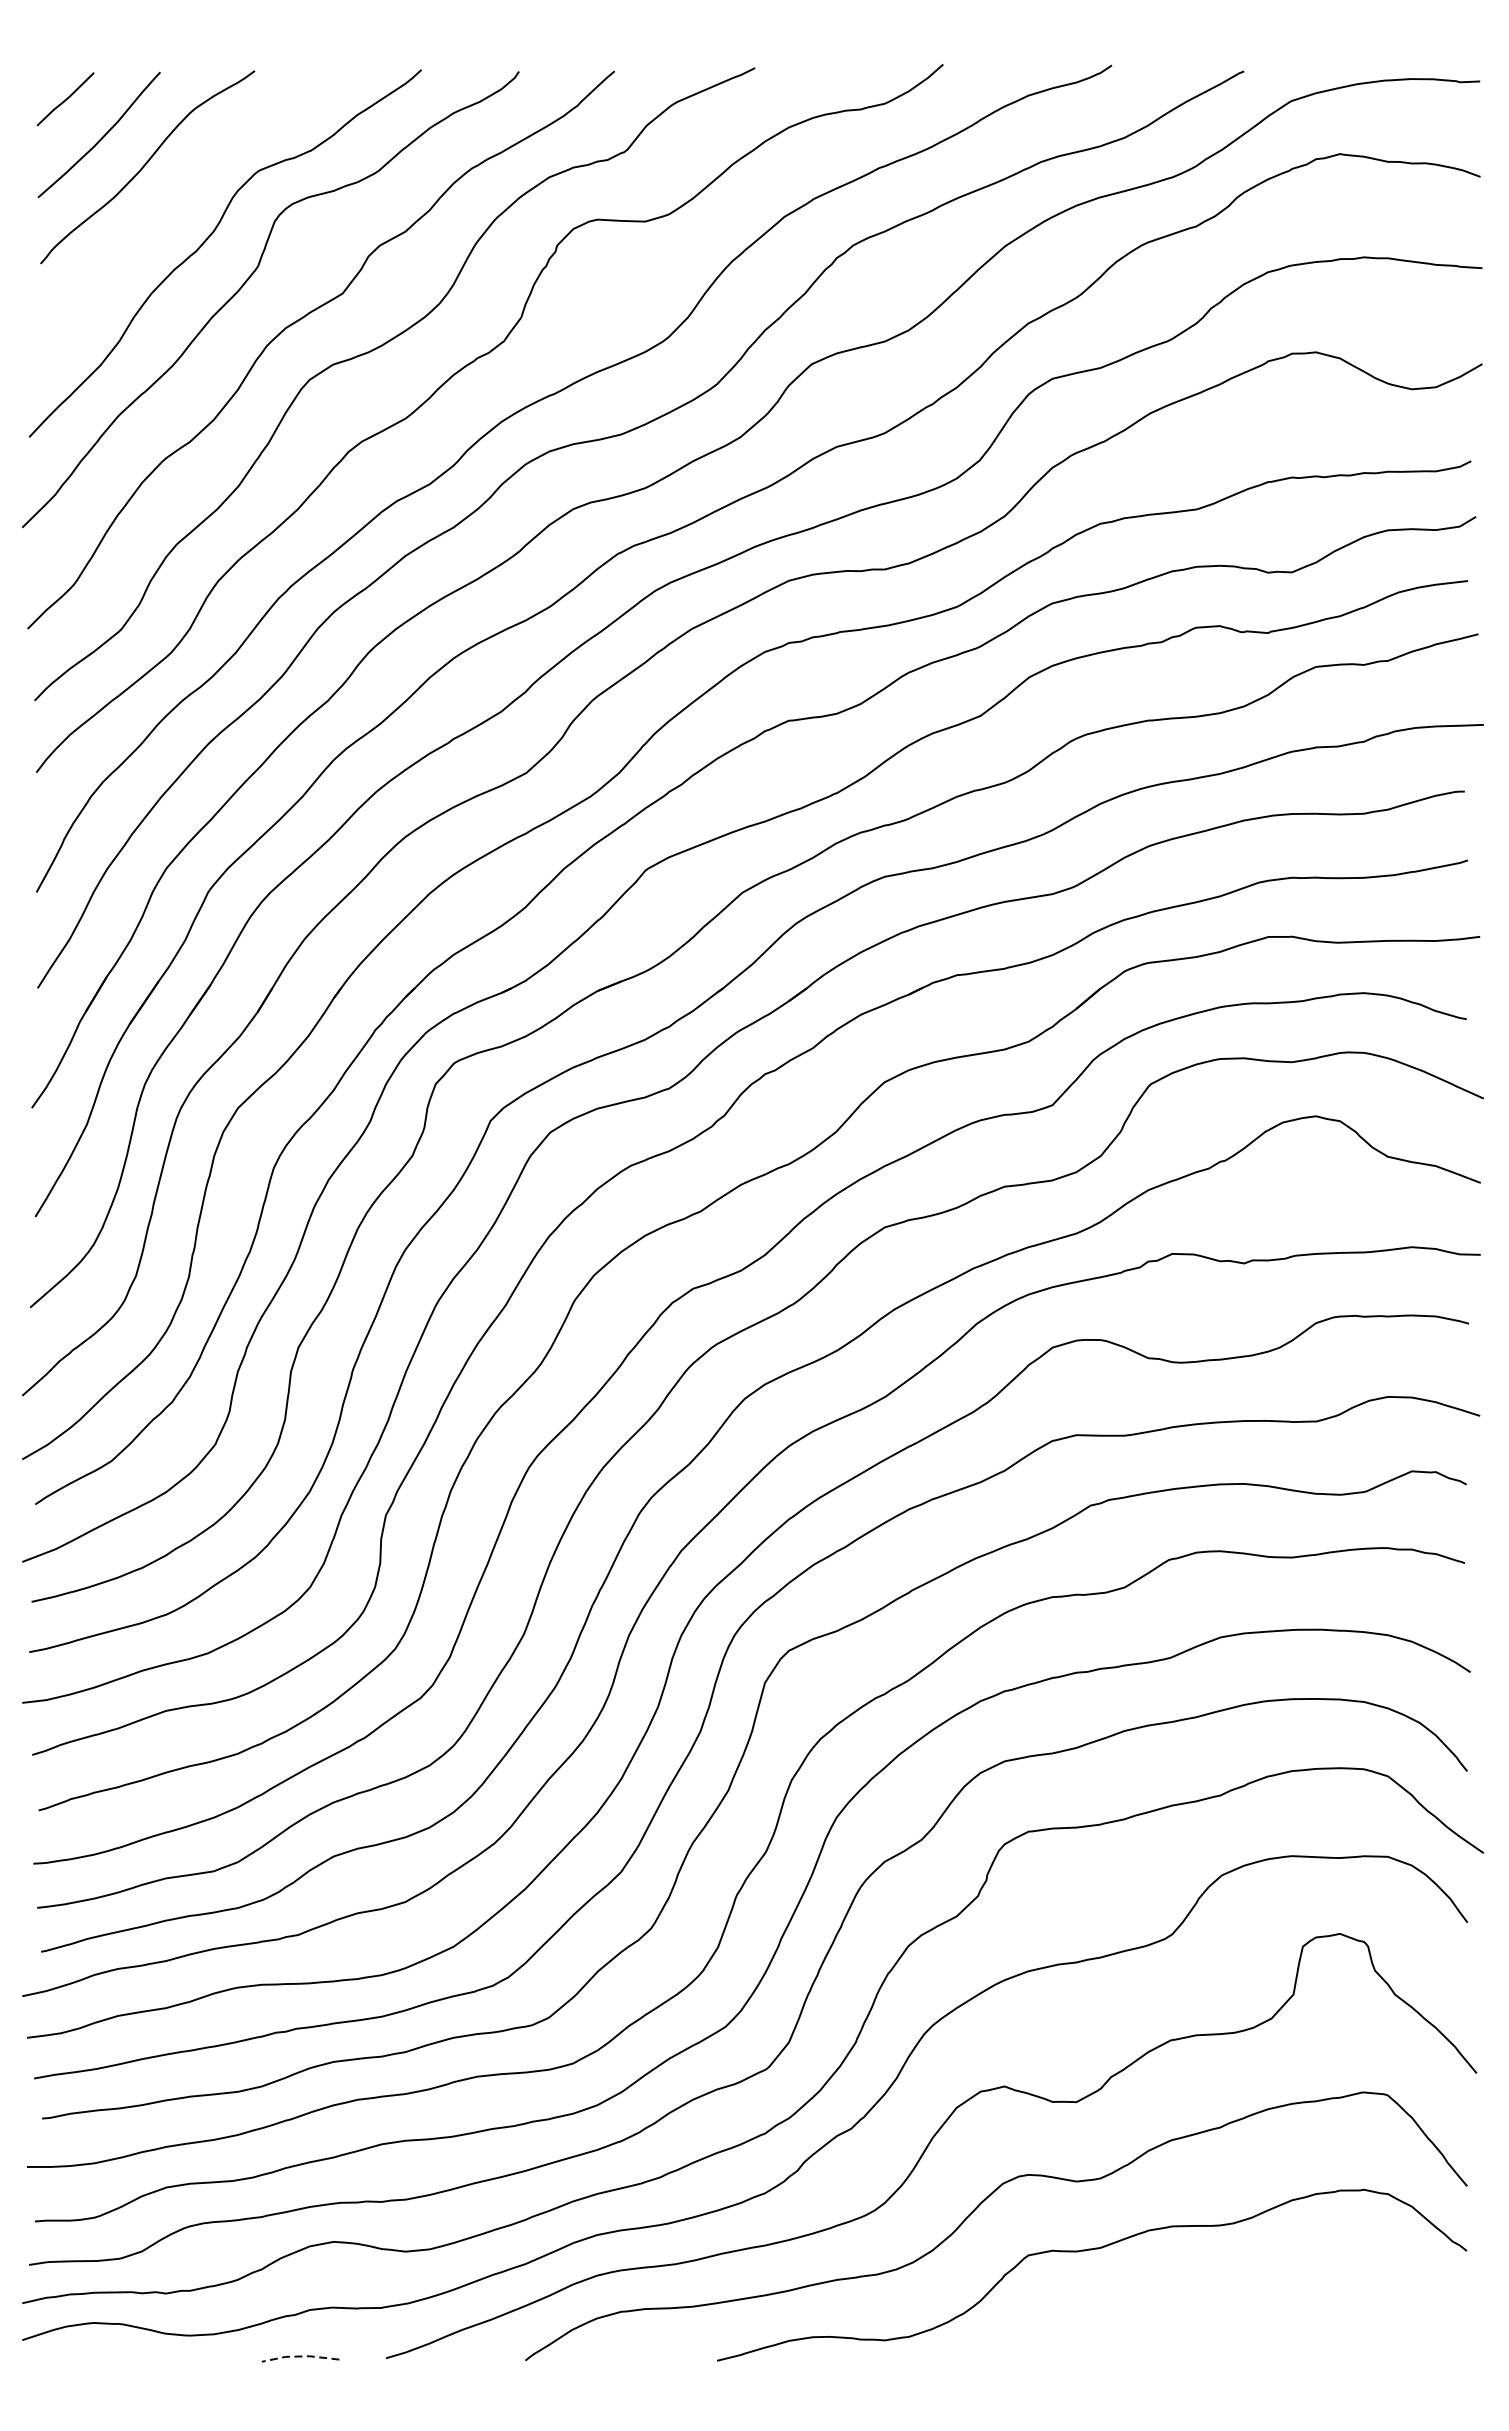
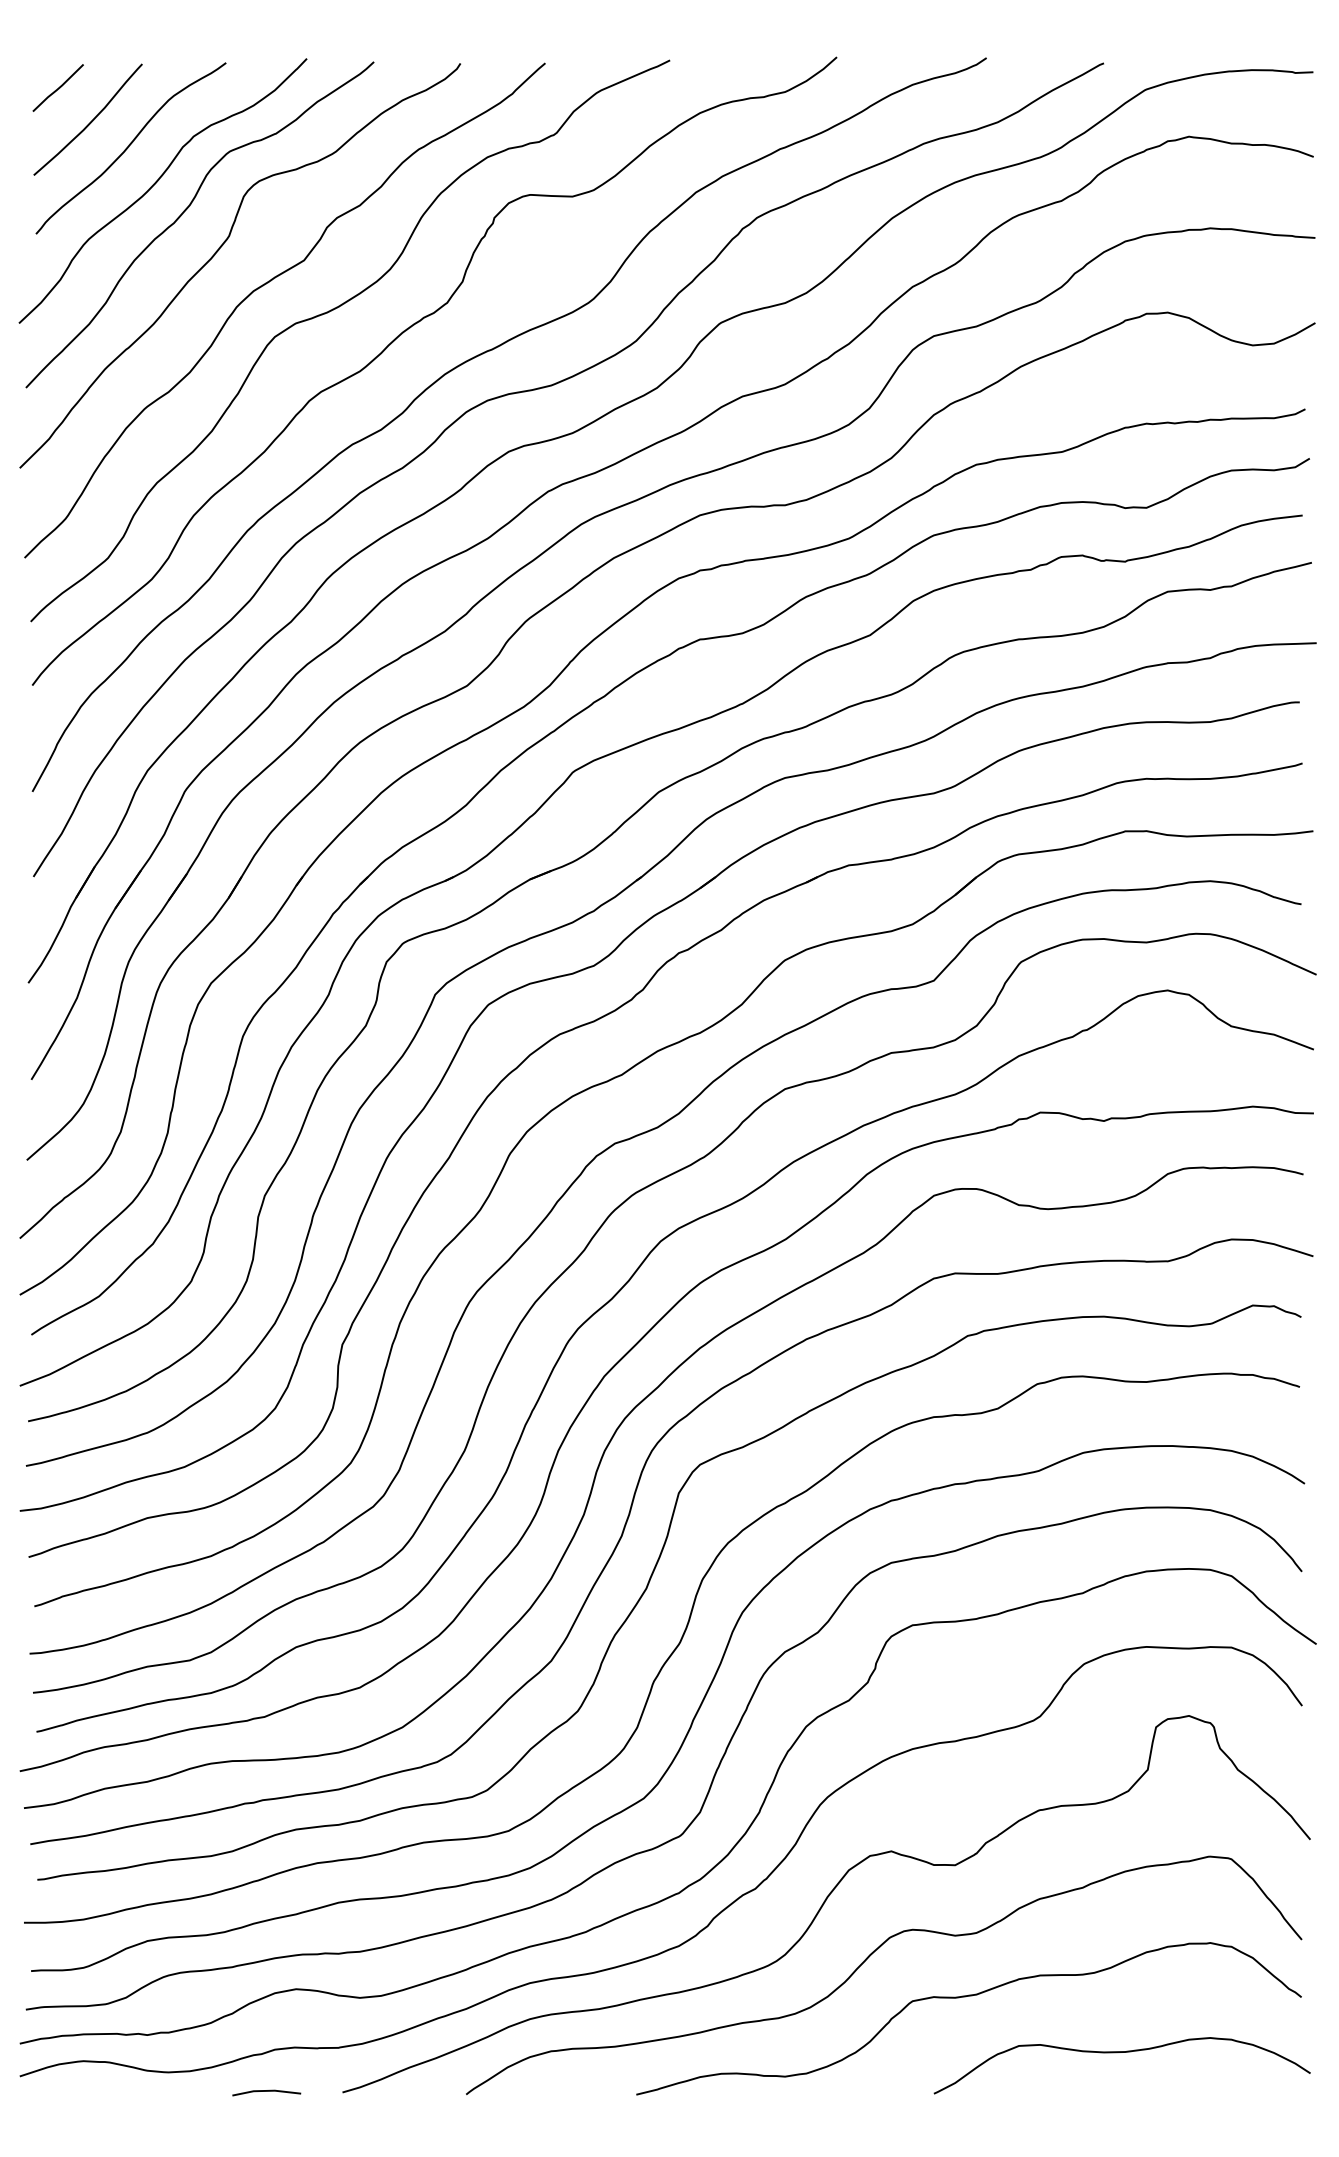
curve: (176, 206) -> (156, 183), added
curve: (1259, 2314) -> (1117, 2053), added
line: (300, 2356) -> (266, 2090), dashed -> solid

